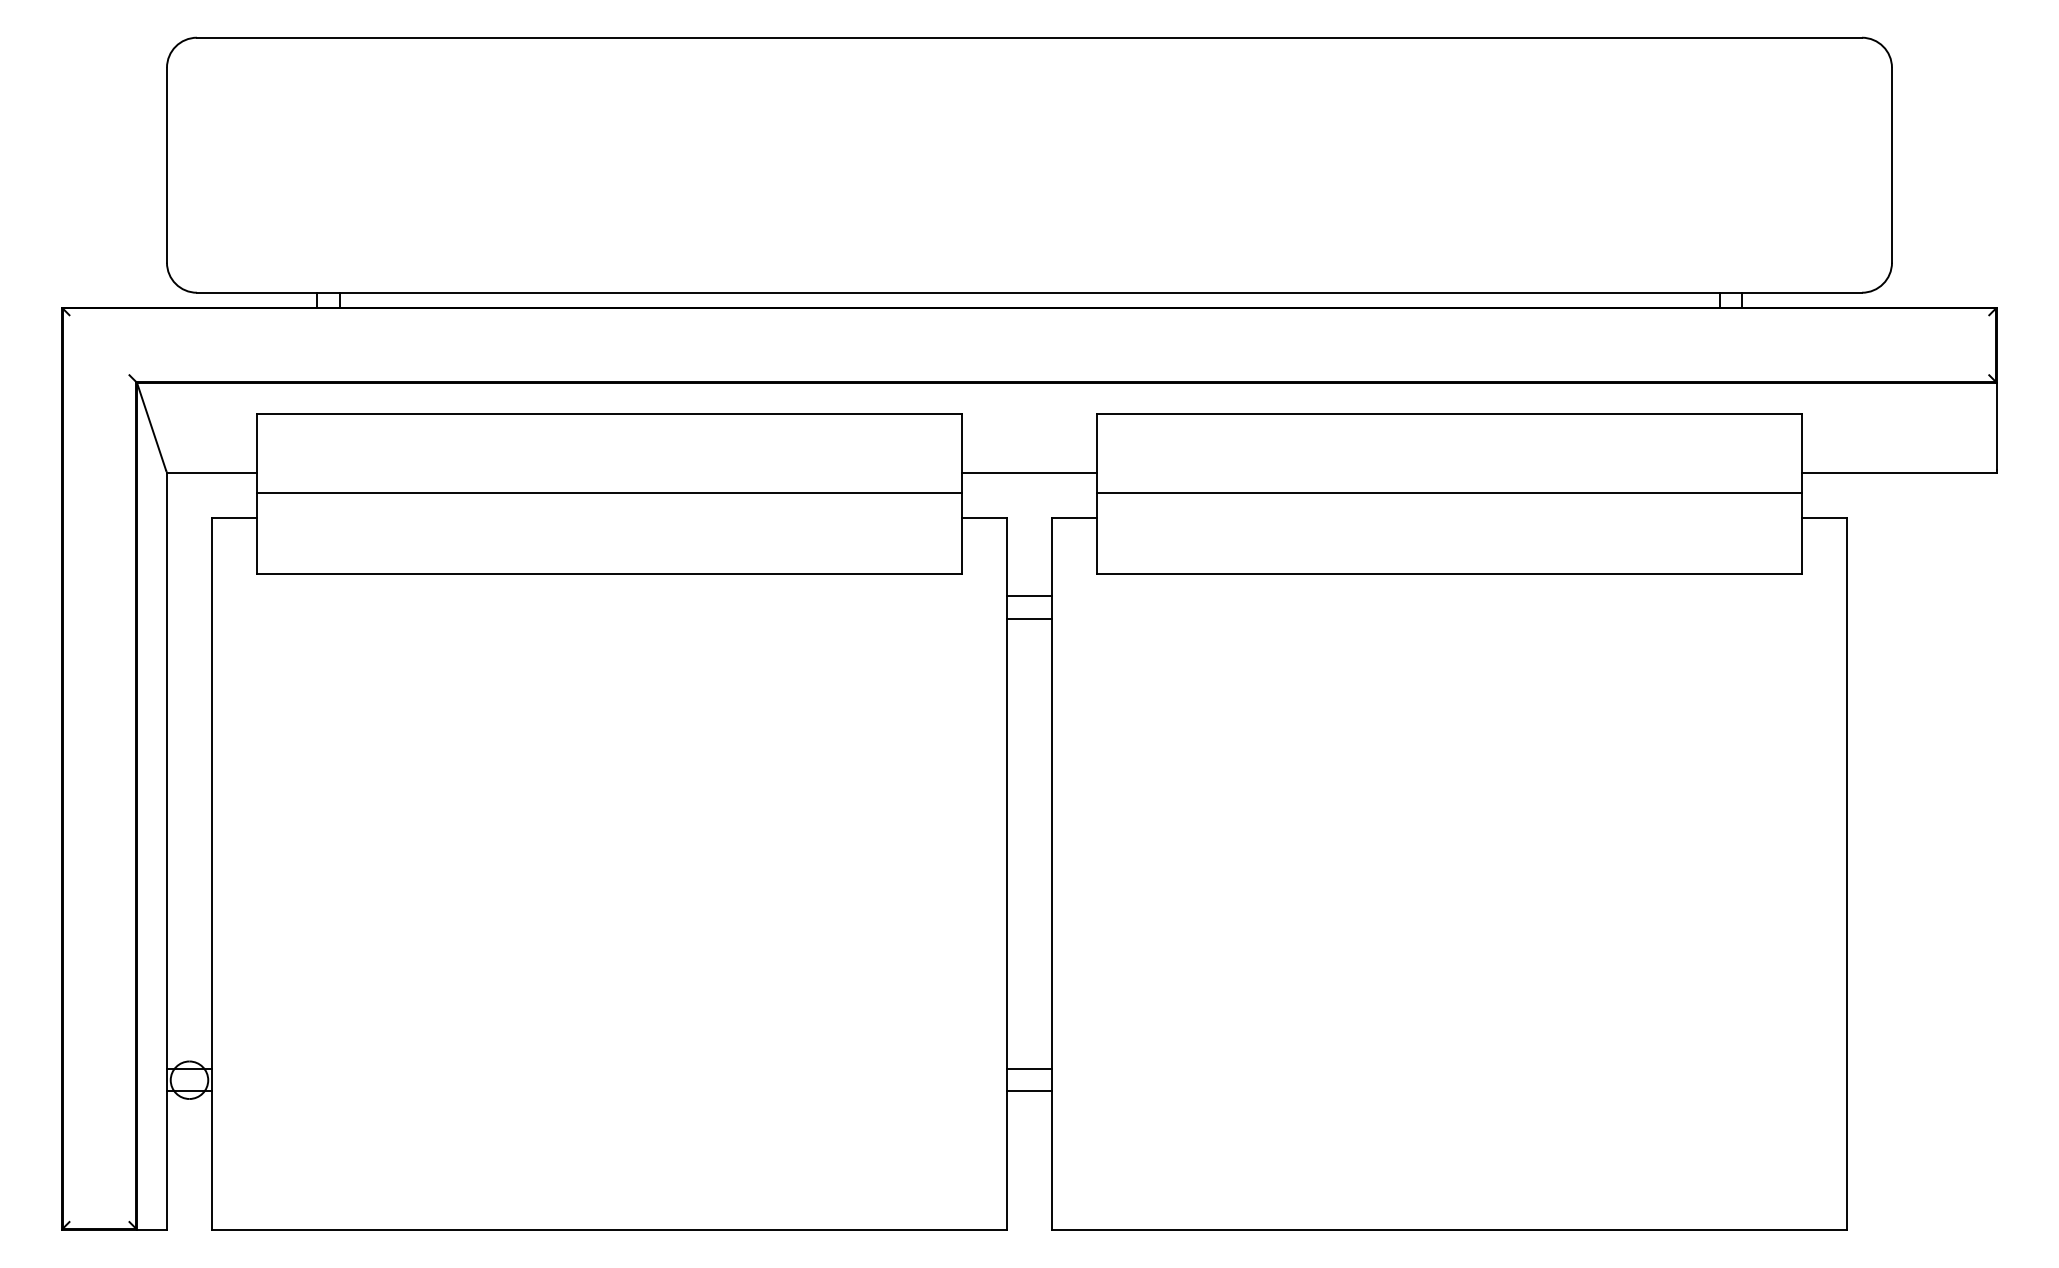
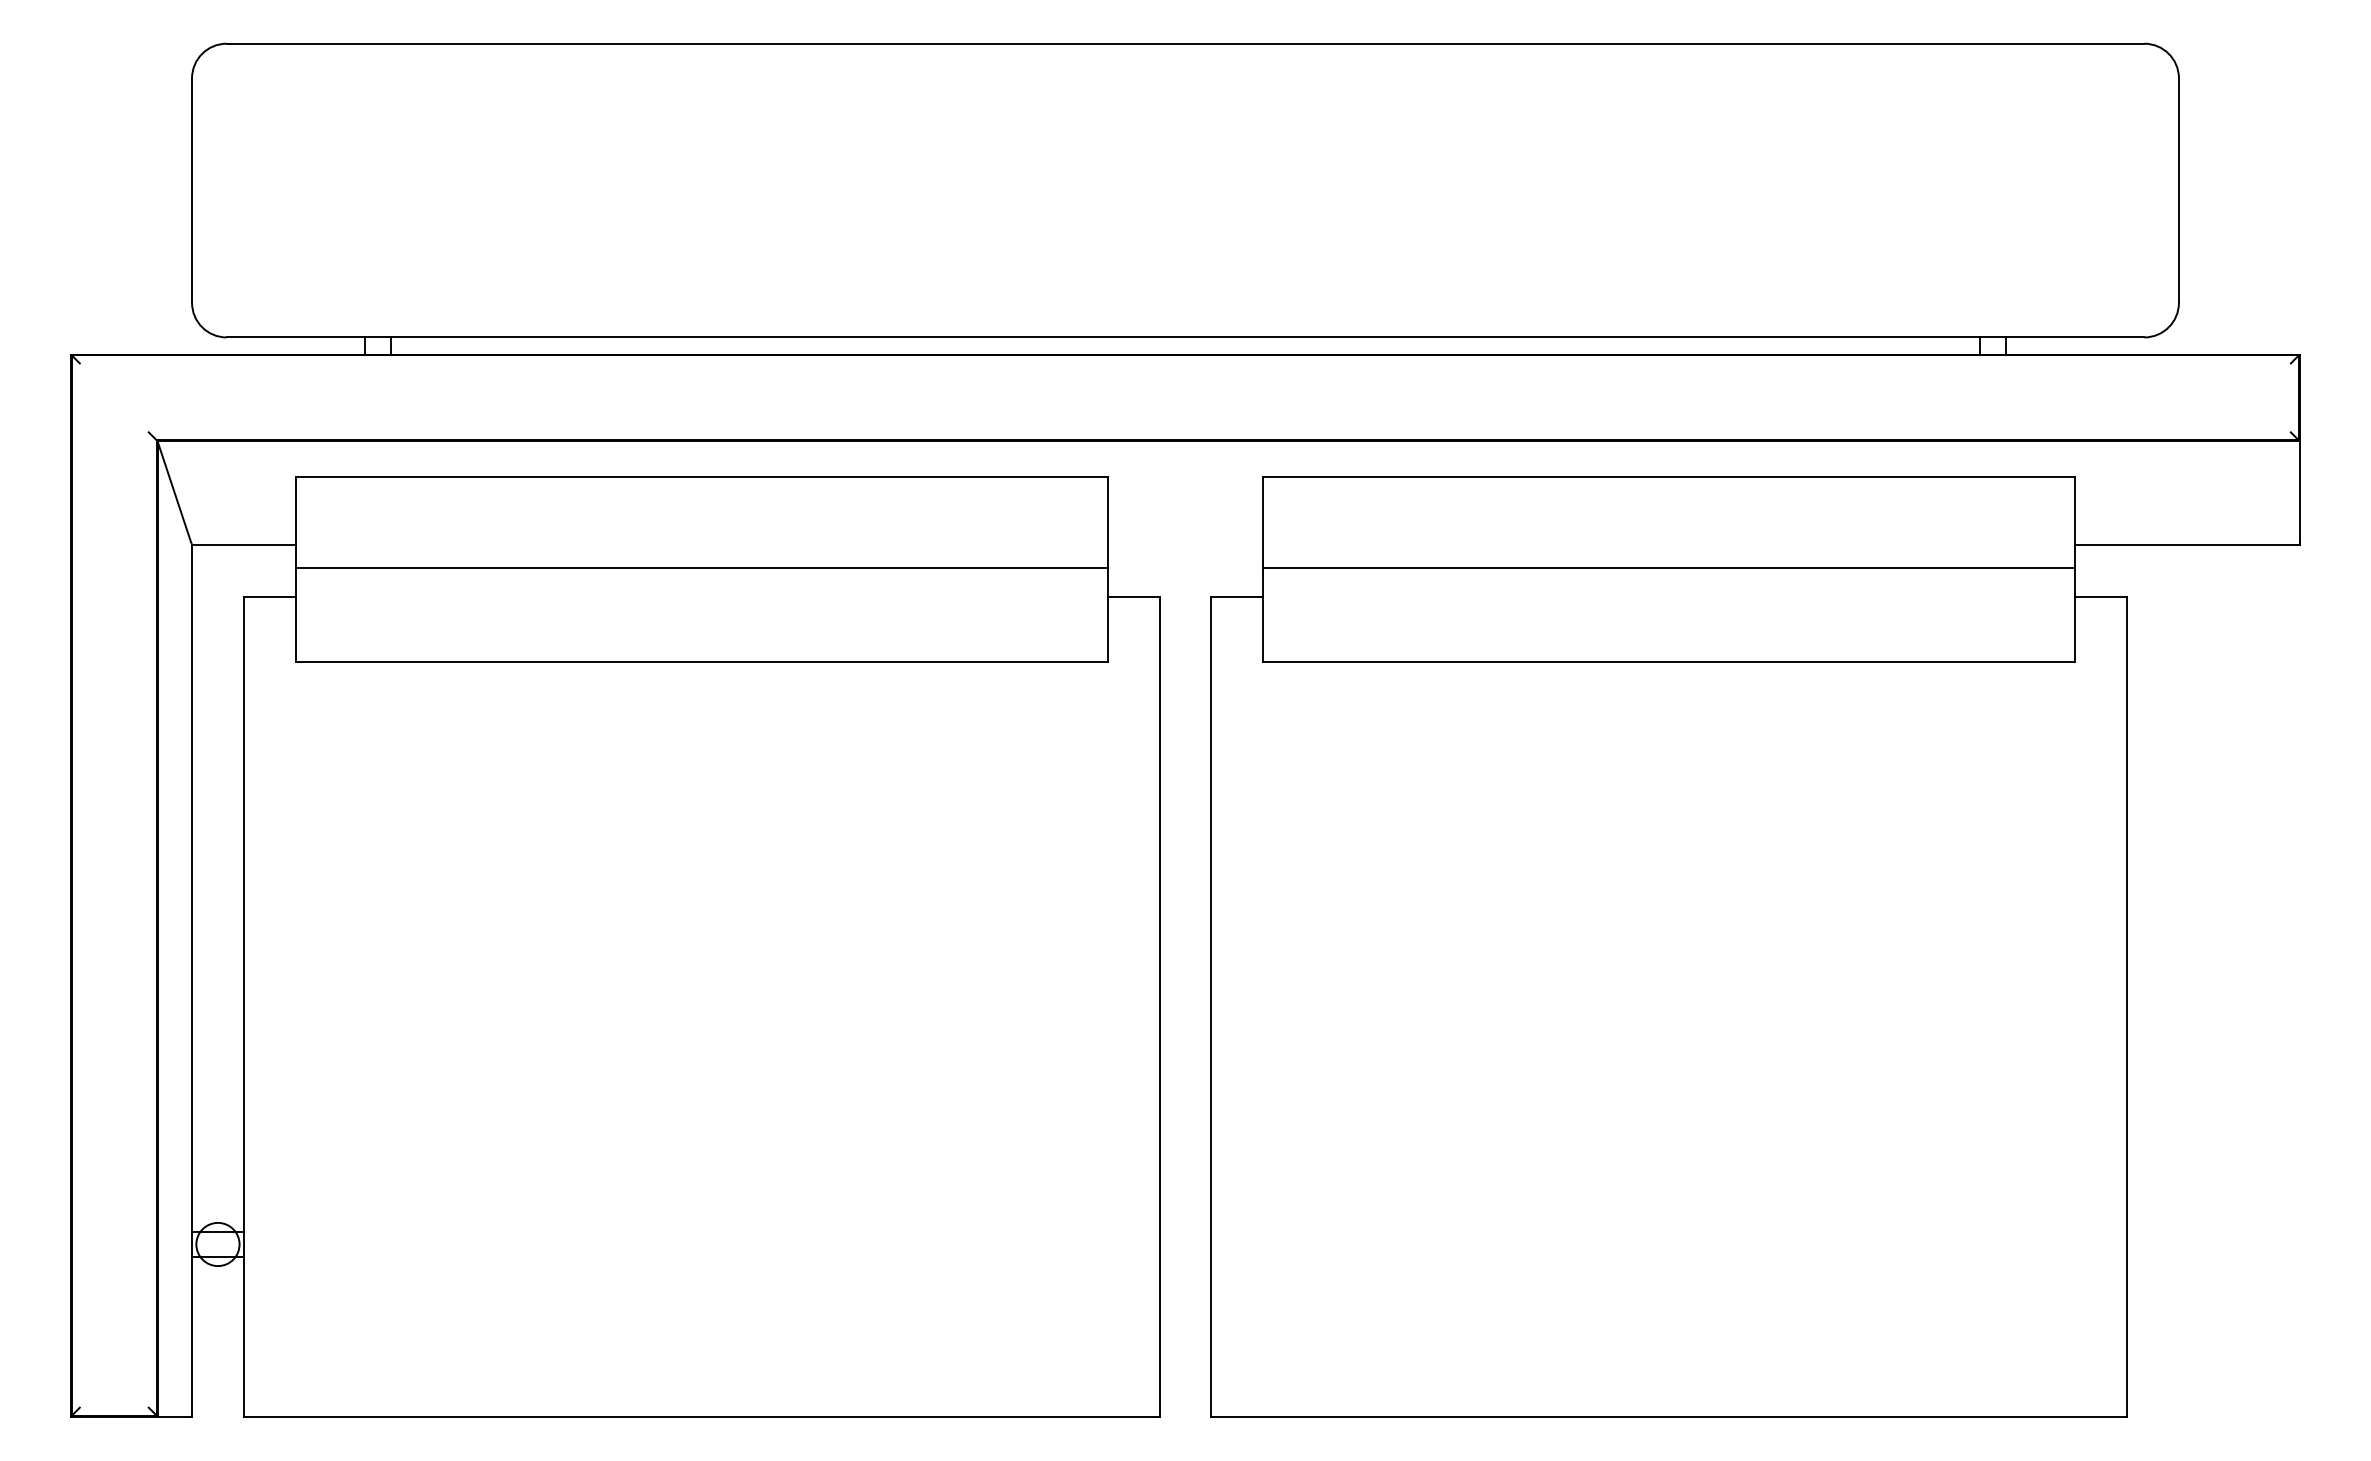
line: (1029, 472) -> (1185, 544), removed
line: (1029, 596) -> (1185, 687), removed
line: (1029, 619) -> (1185, 713), removed
line: (1029, 1068) -> (1185, 1231), removed
line: (1029, 1091) -> (1185, 1257), removed

